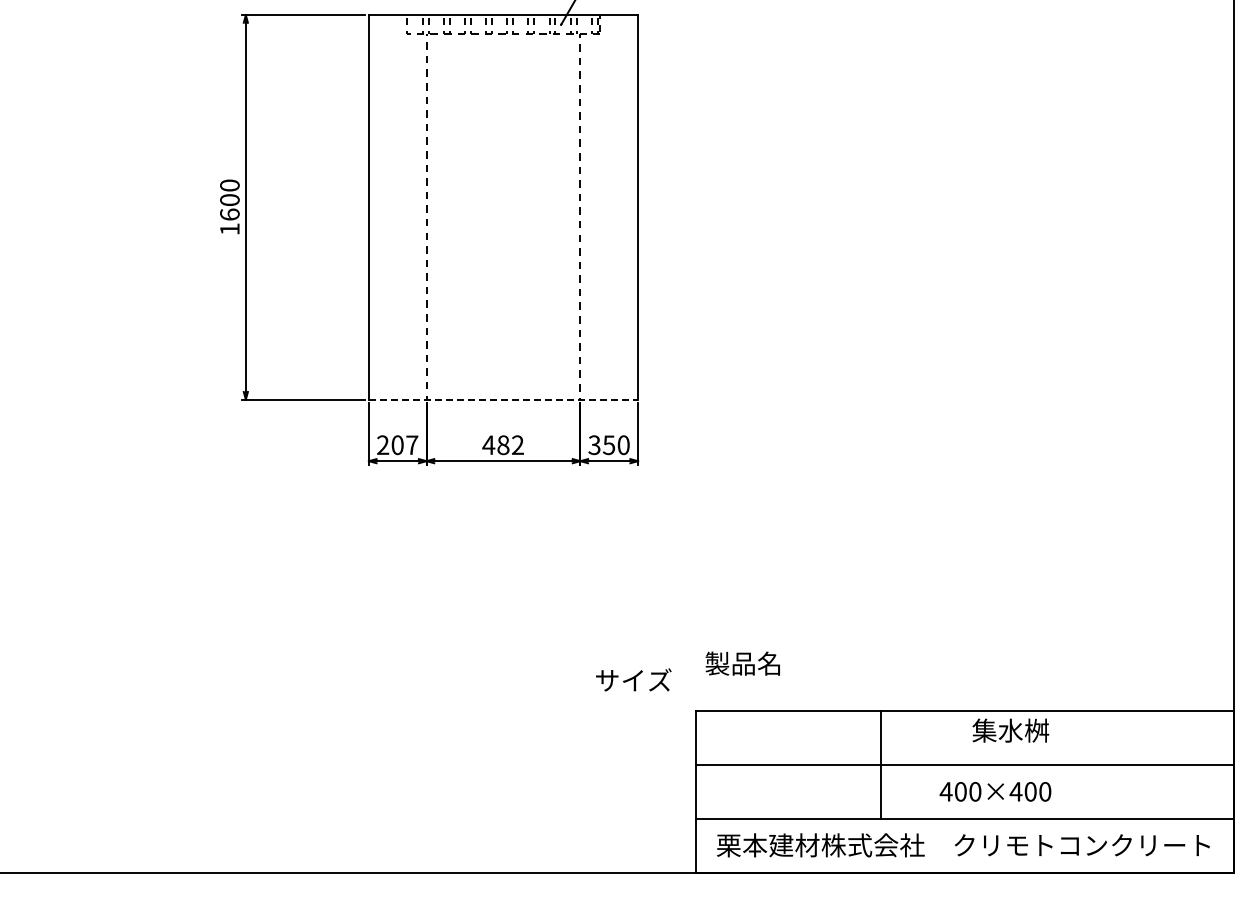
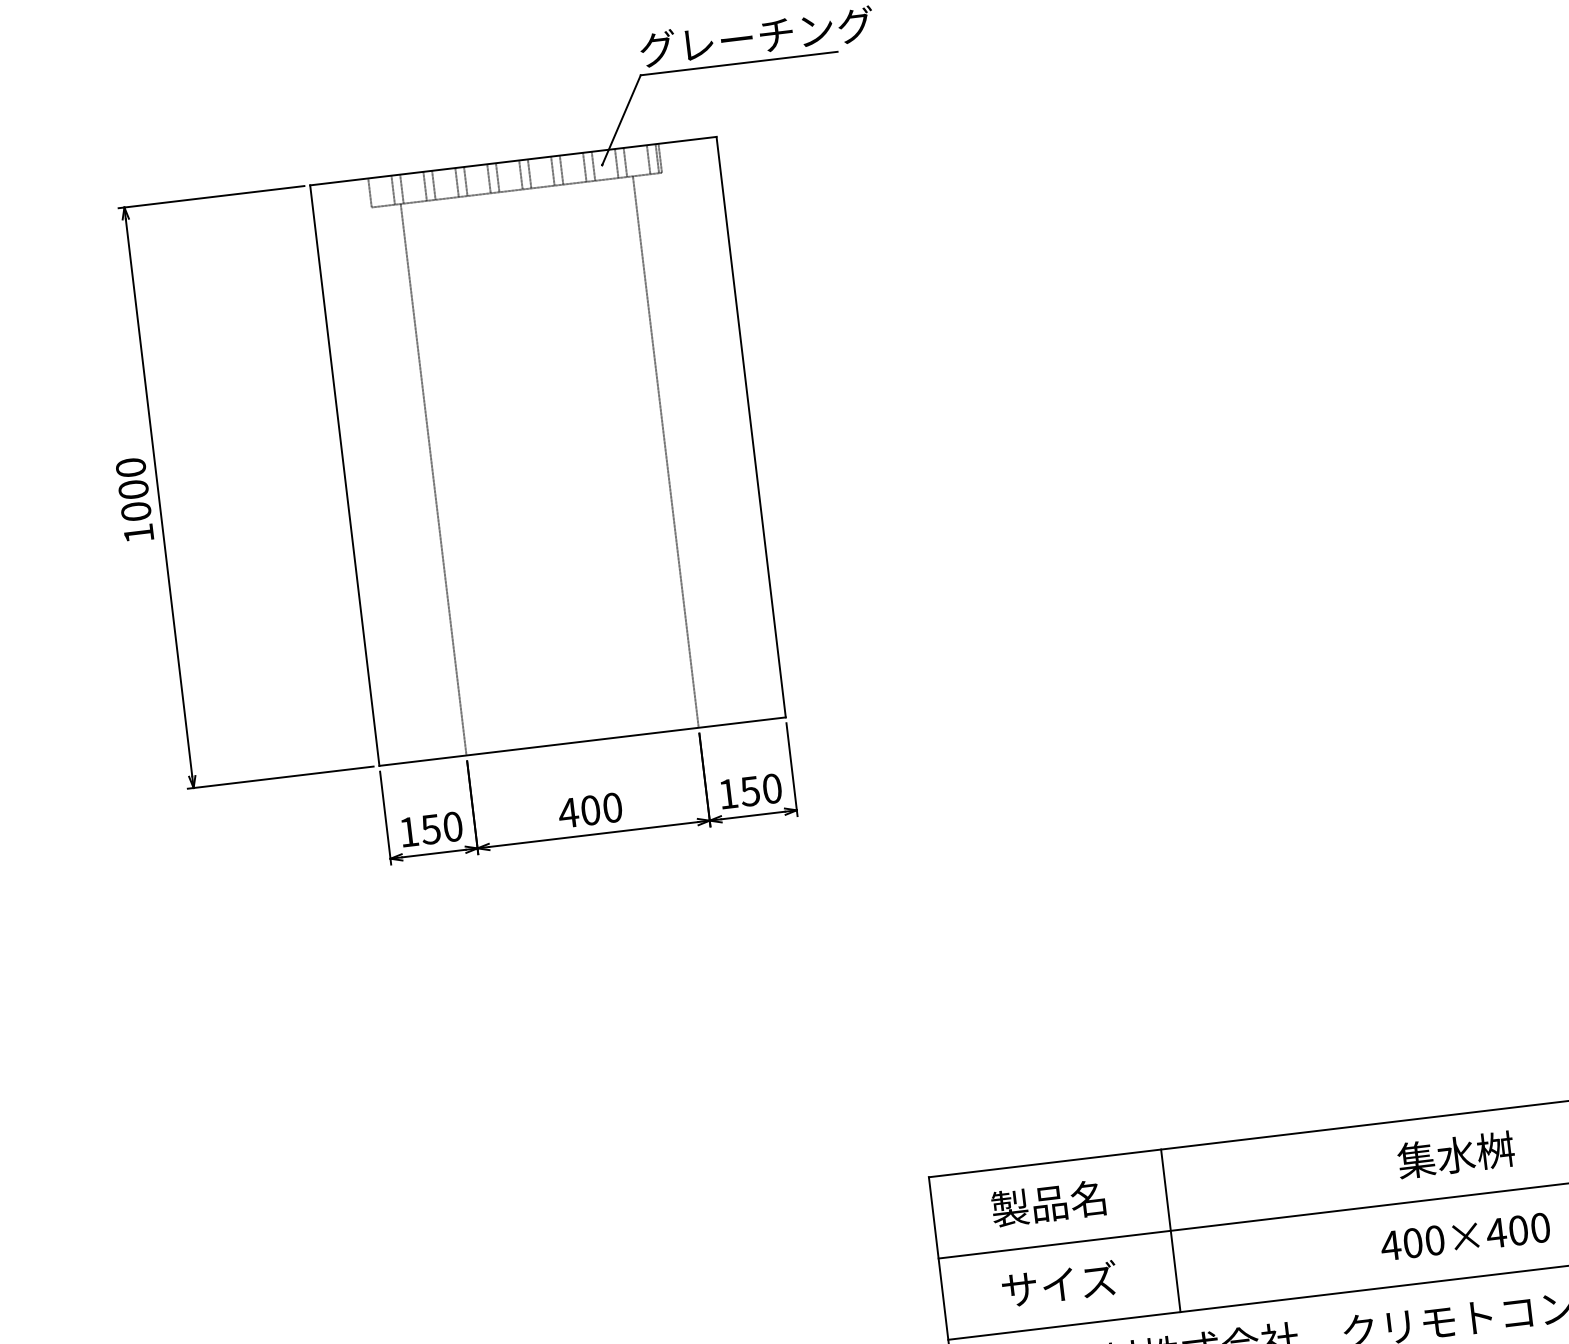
text: (229, 214) -> (135, 511), 1600 -> 1000
line: (503, 399) -> (582, 741), dashed -> solid
text: (397, 445) -> (430, 829), 207 -> 150
text: (510, 445) -> (601, 809), 482 -> 400
text: (594, 445) -> (728, 794), 350 -> 150
text: (742, 663) -> (1048, 1203), moved
text: (633, 679) -> (1059, 1283), moved
text: (1010, 730) -> (1455, 1154), moved
line: (880, 764) -> (1170, 1230), moved
text: (995, 791) -> (1465, 1236), moved

